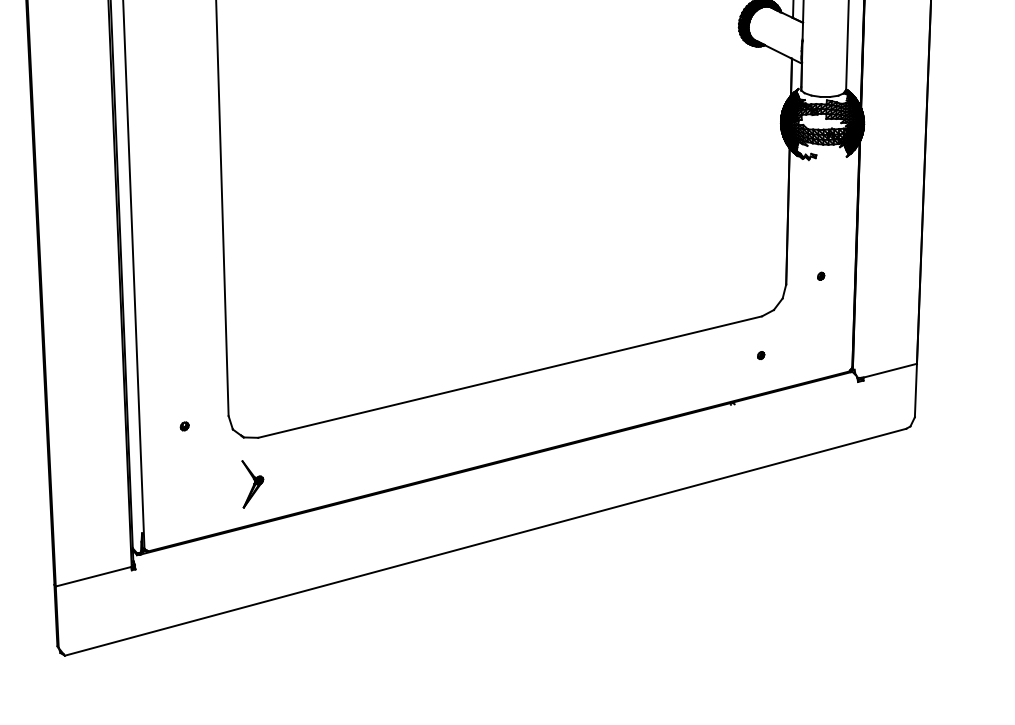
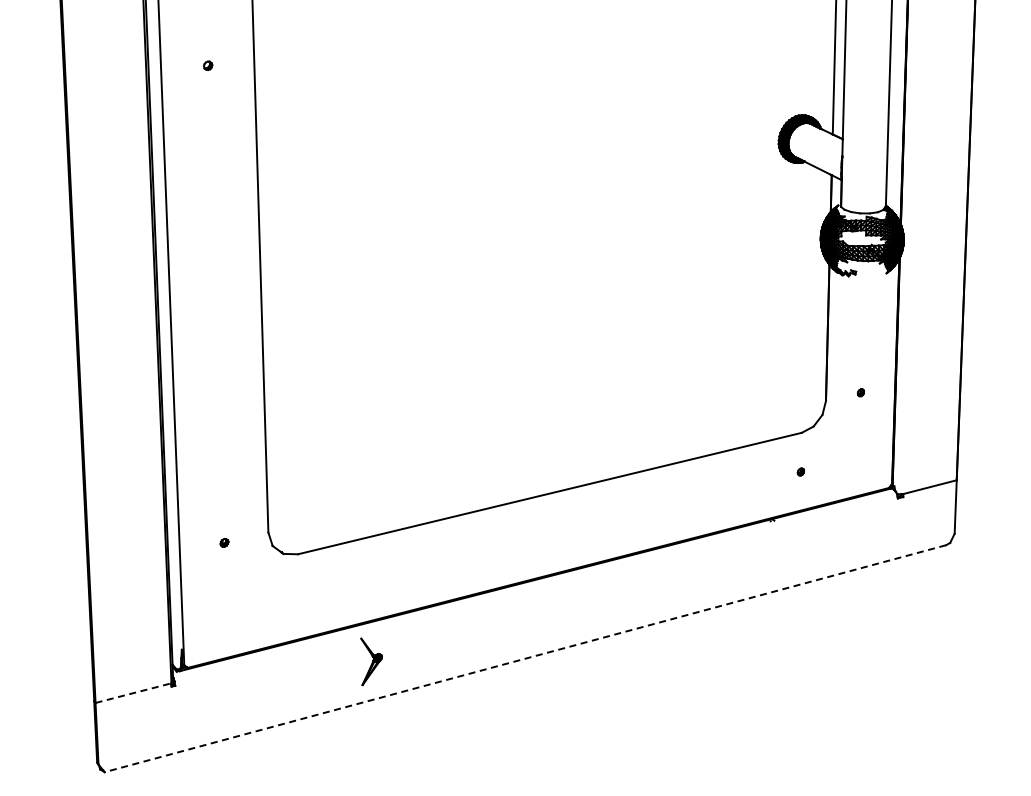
part: (252, 484) -> (371, 661), moved
line: (485, 542) -> (525, 658), solid -> dashed
line: (94, 577) -> (134, 693), solid -> dashed

